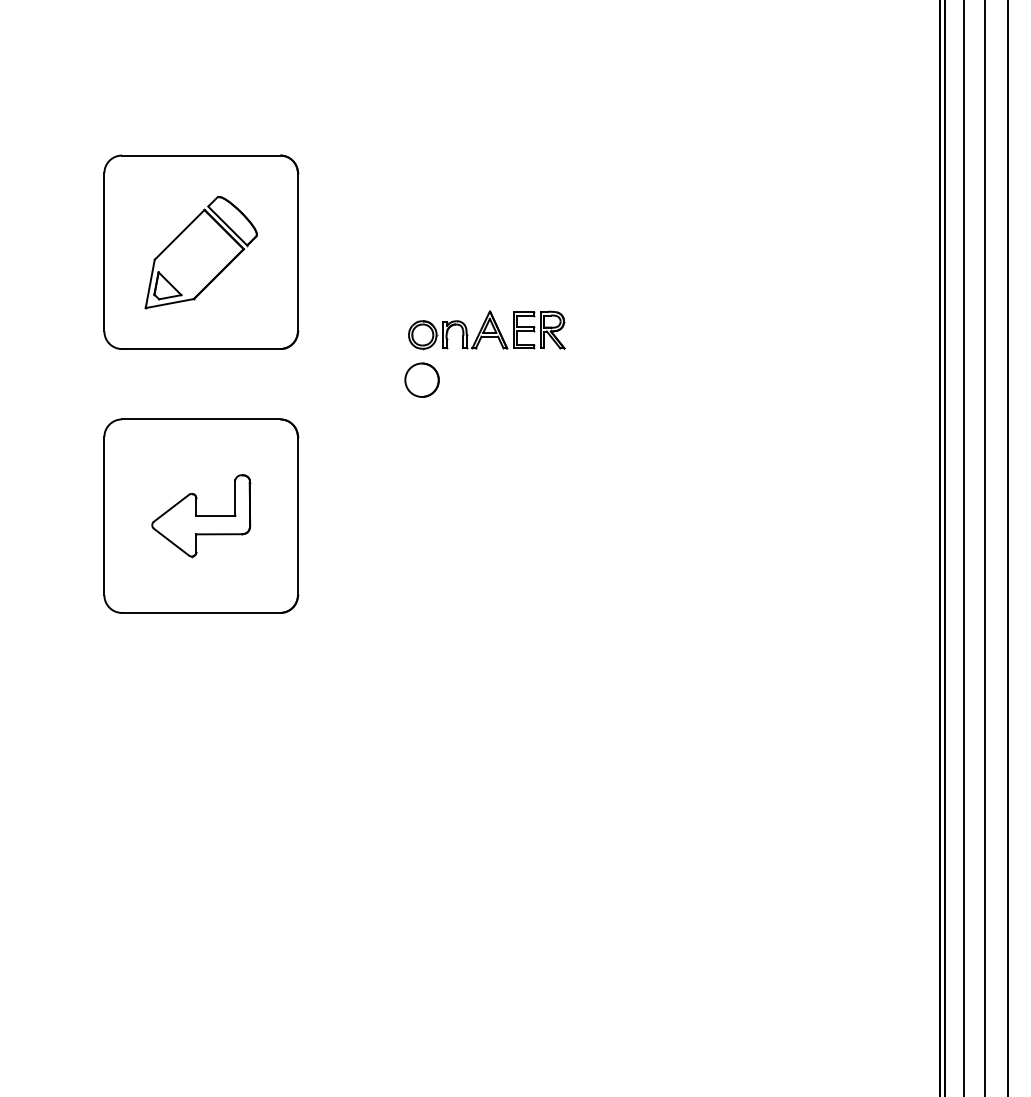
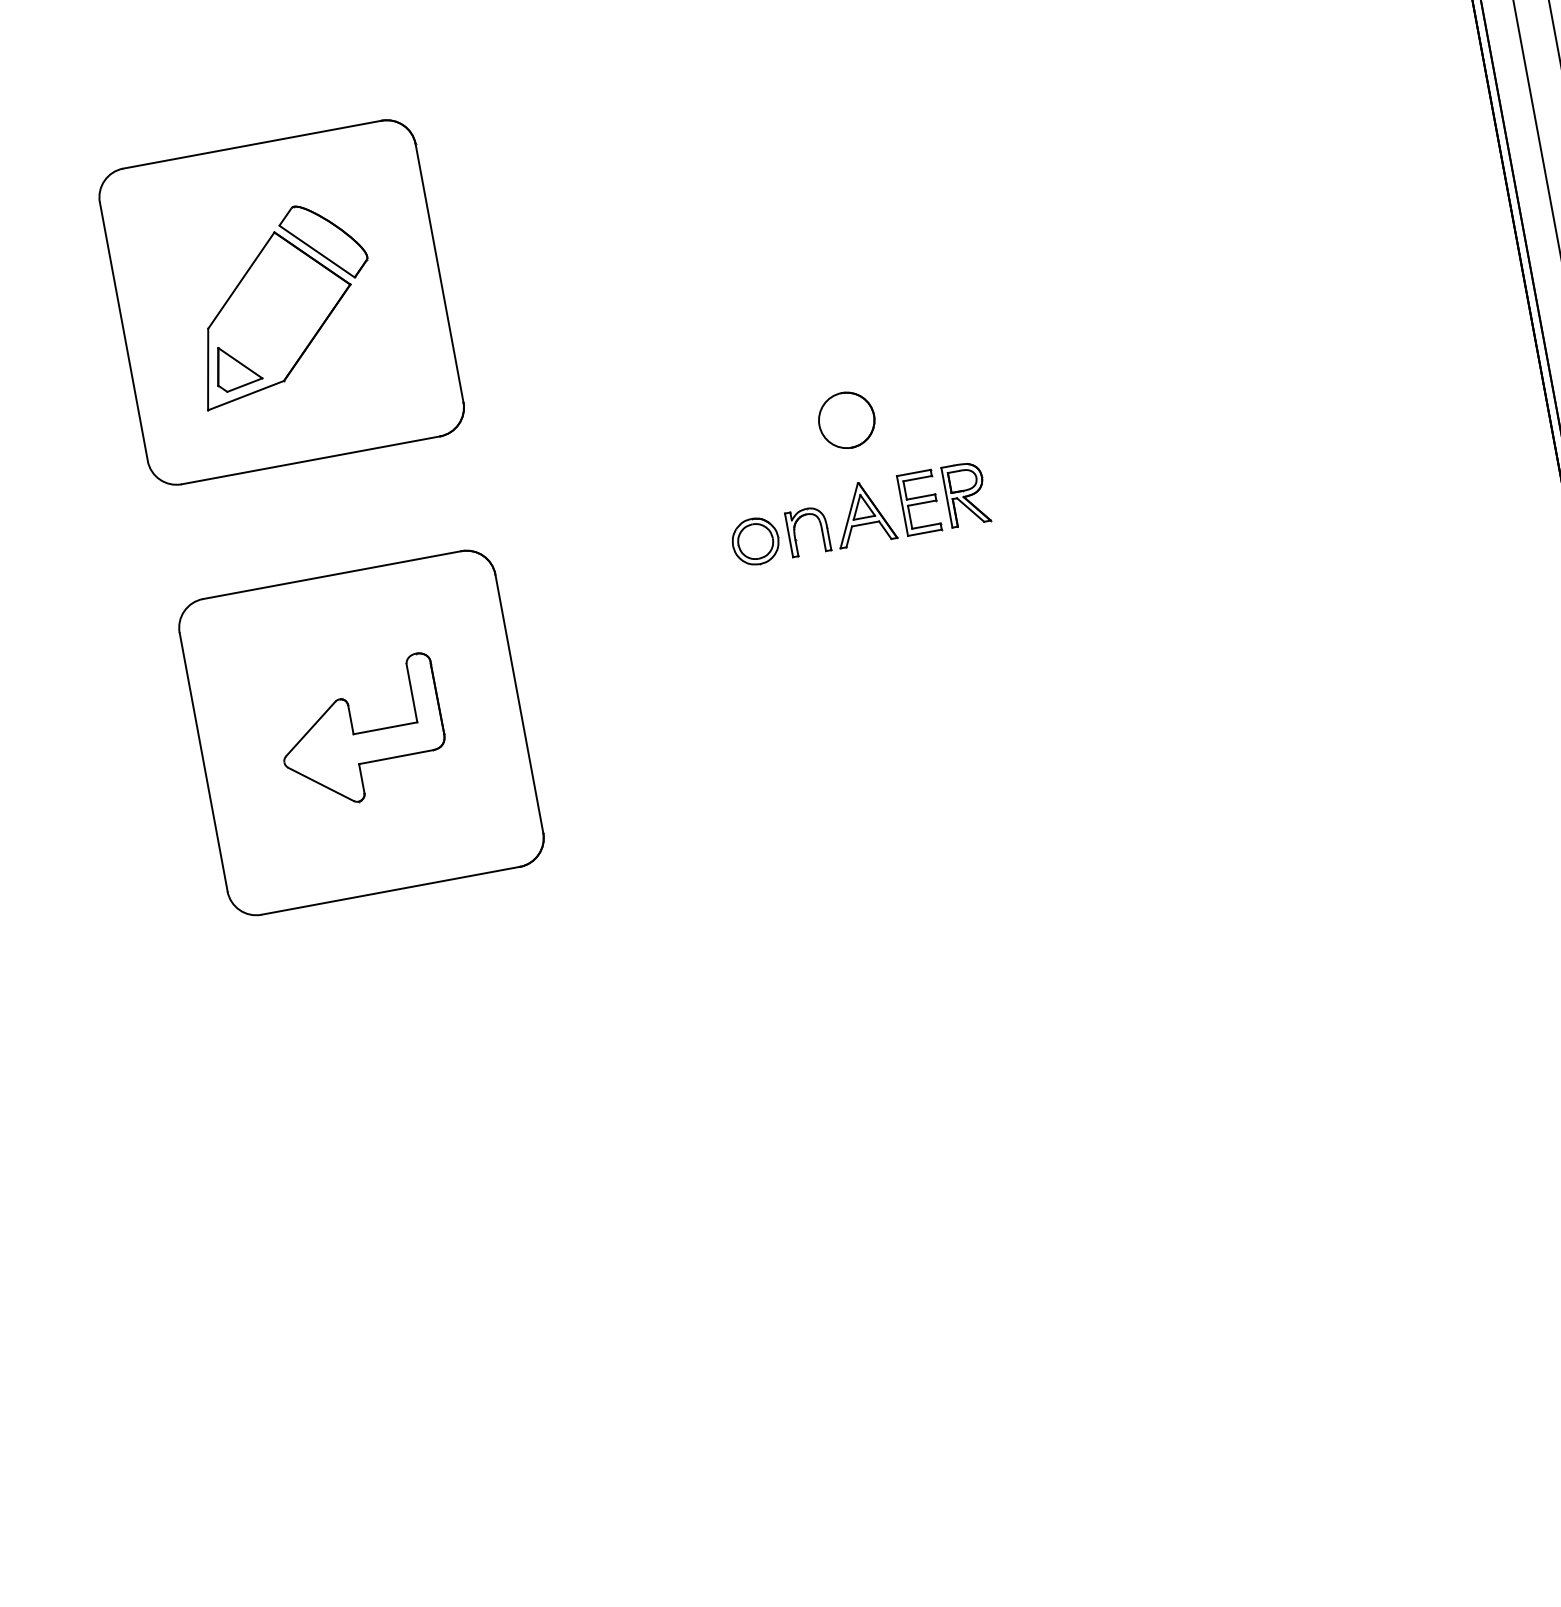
part: (486, 330) -> (858, 514), moved
circle: (421, 379) -> (845, 419), moved

